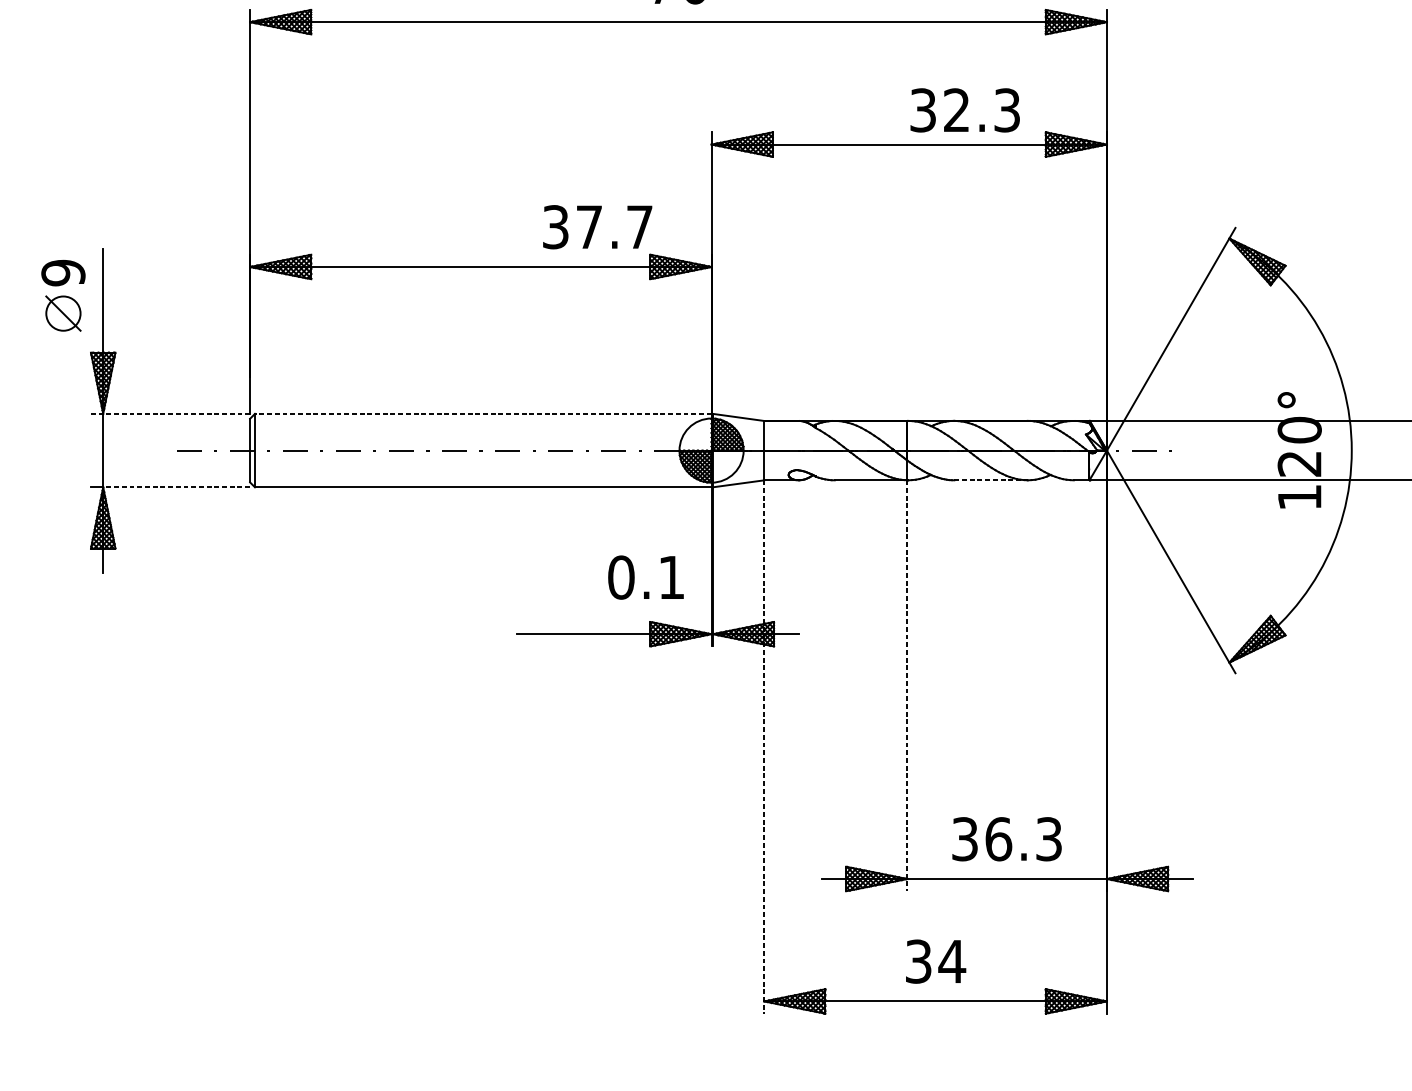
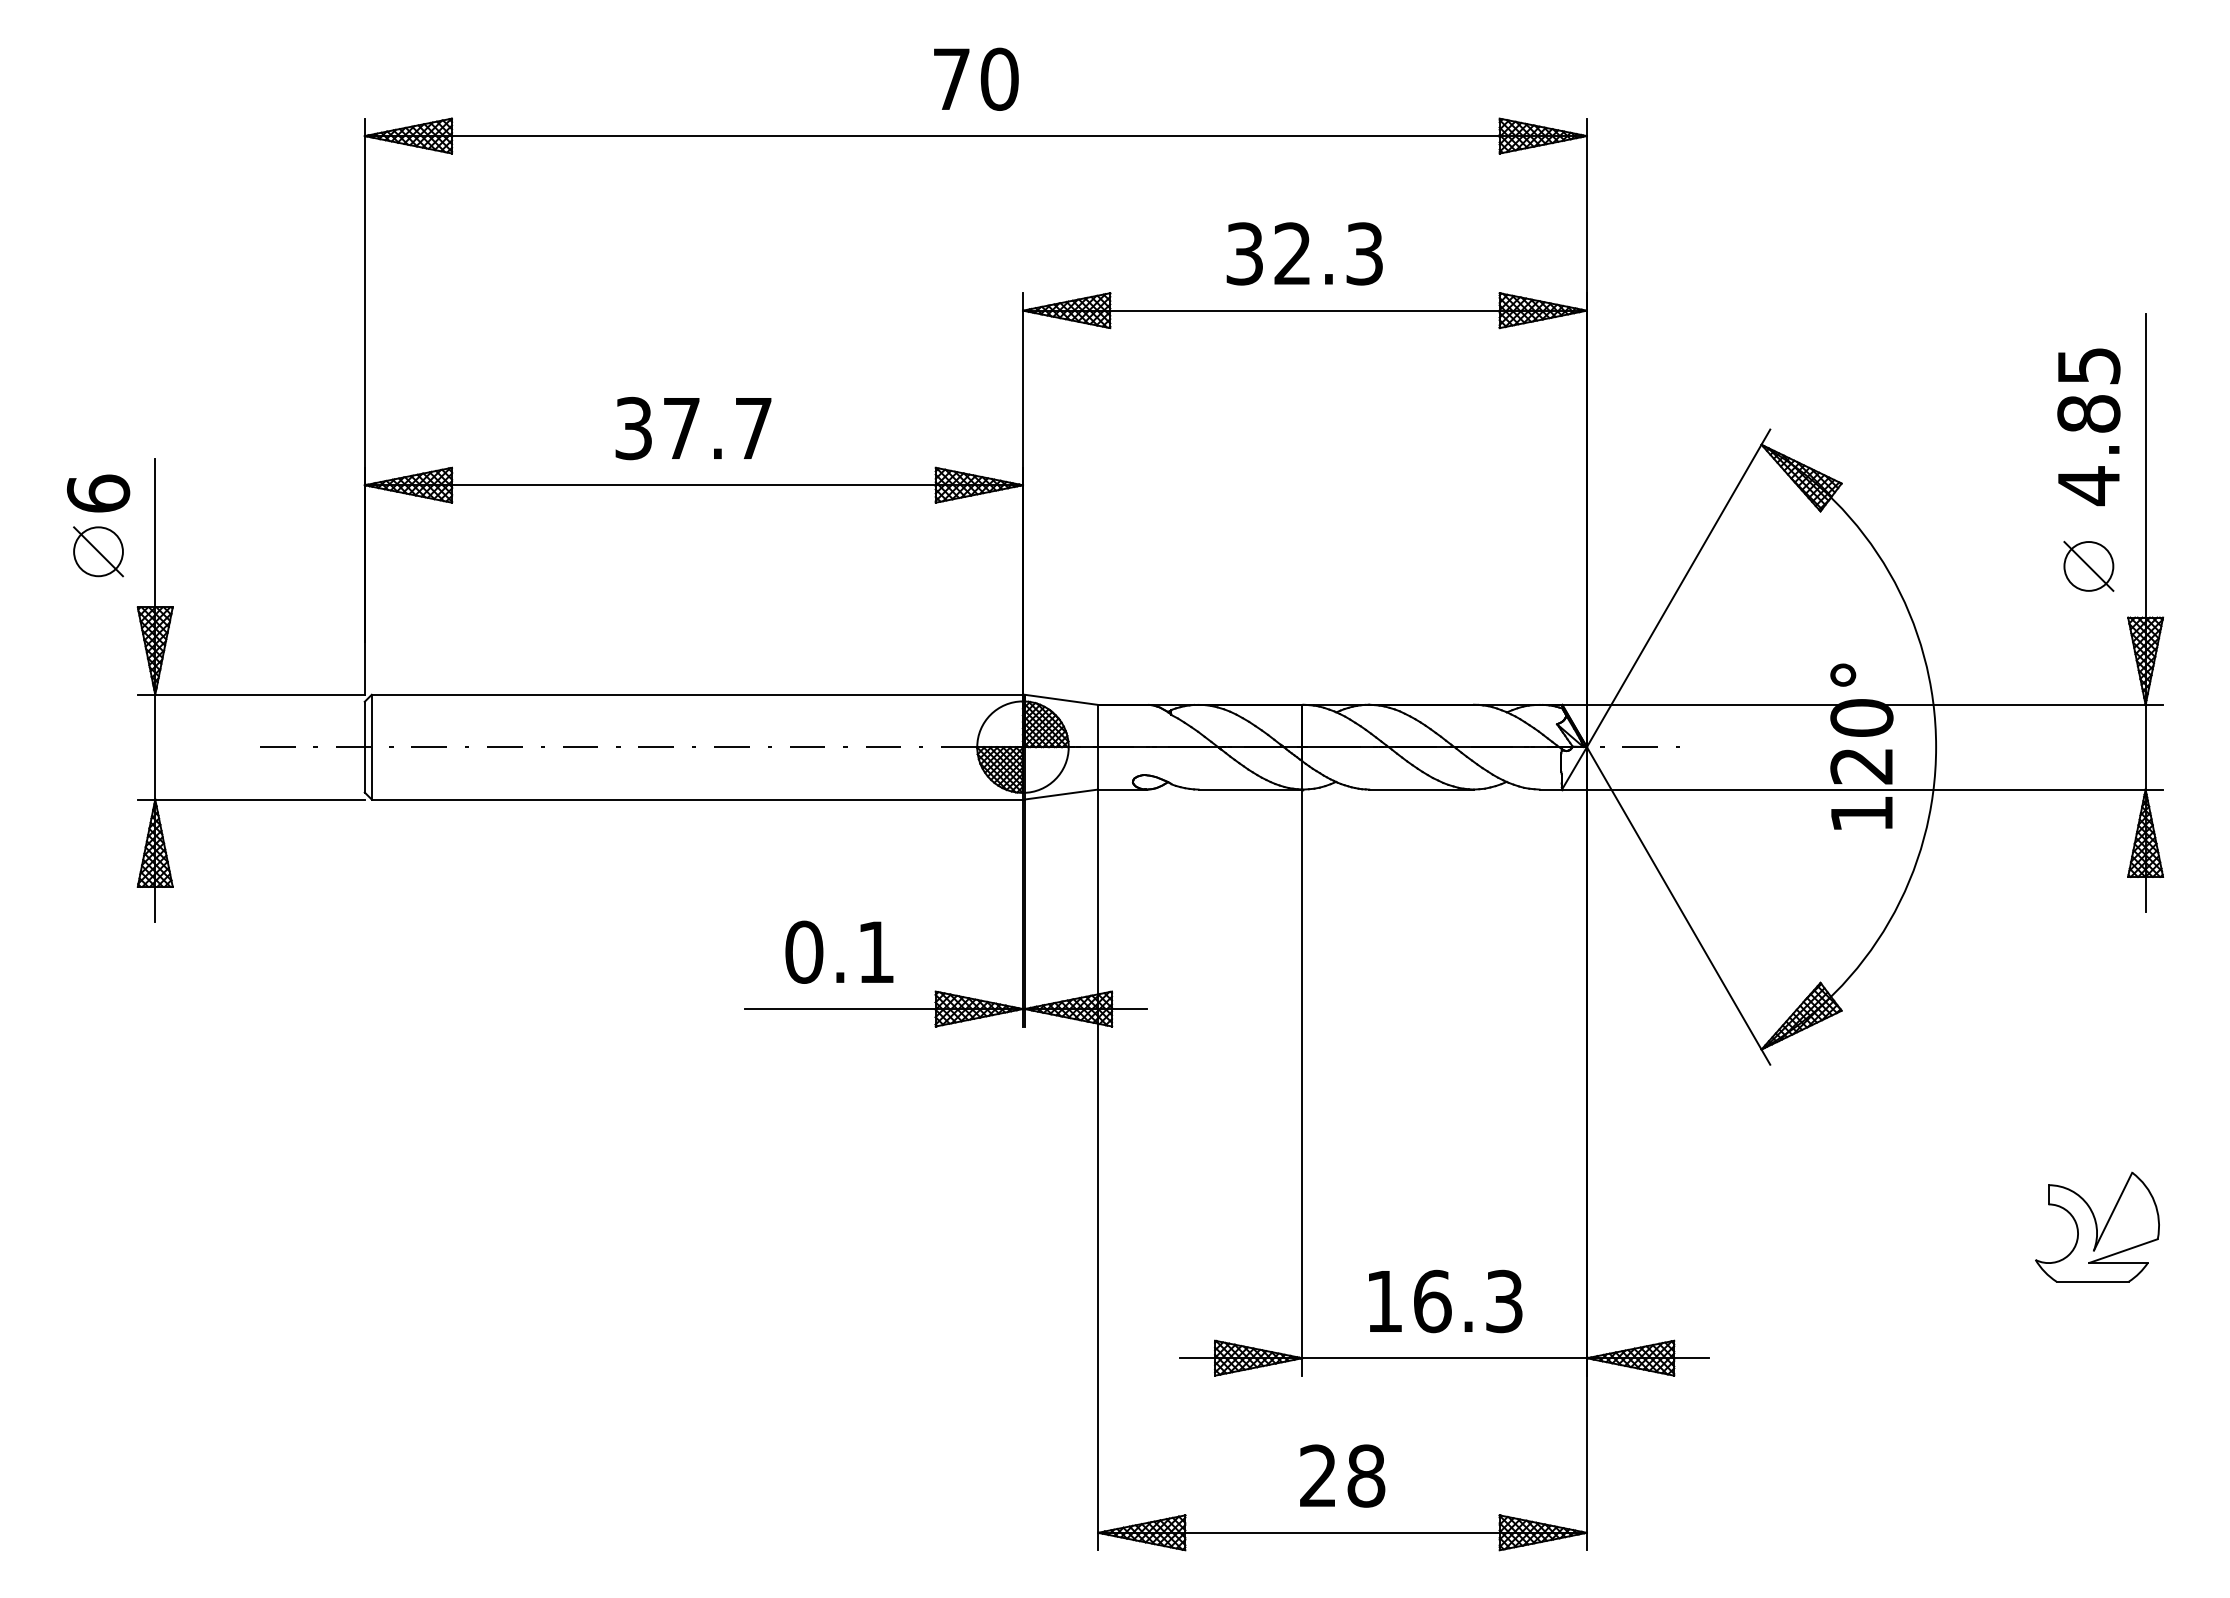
text: (965, 110) -> (1304, 253), moved
text: (597, 227) -> (693, 428), moved
text: (63, 272) -> (98, 493), 9 -> 6
line: (170, 413) -> (251, 694), dashed -> solid
line: (483, 413) -> (697, 694), dashed -> solid
line: (991, 480) -> (1422, 789), dashed -> solid
line: (176, 487) -> (260, 799), dashed -> solid
text: (646, 577) -> (839, 951), moved
line: (907, 686) -> (1302, 1083), dashed -> solid
line: (764, 747) -> (1098, 1170), dashed -> solid
text: (965, 839) -> (1384, 1301), 36.3 -> 16.3
text: (936, 961) -> (1343, 1475), 34 -> 28

